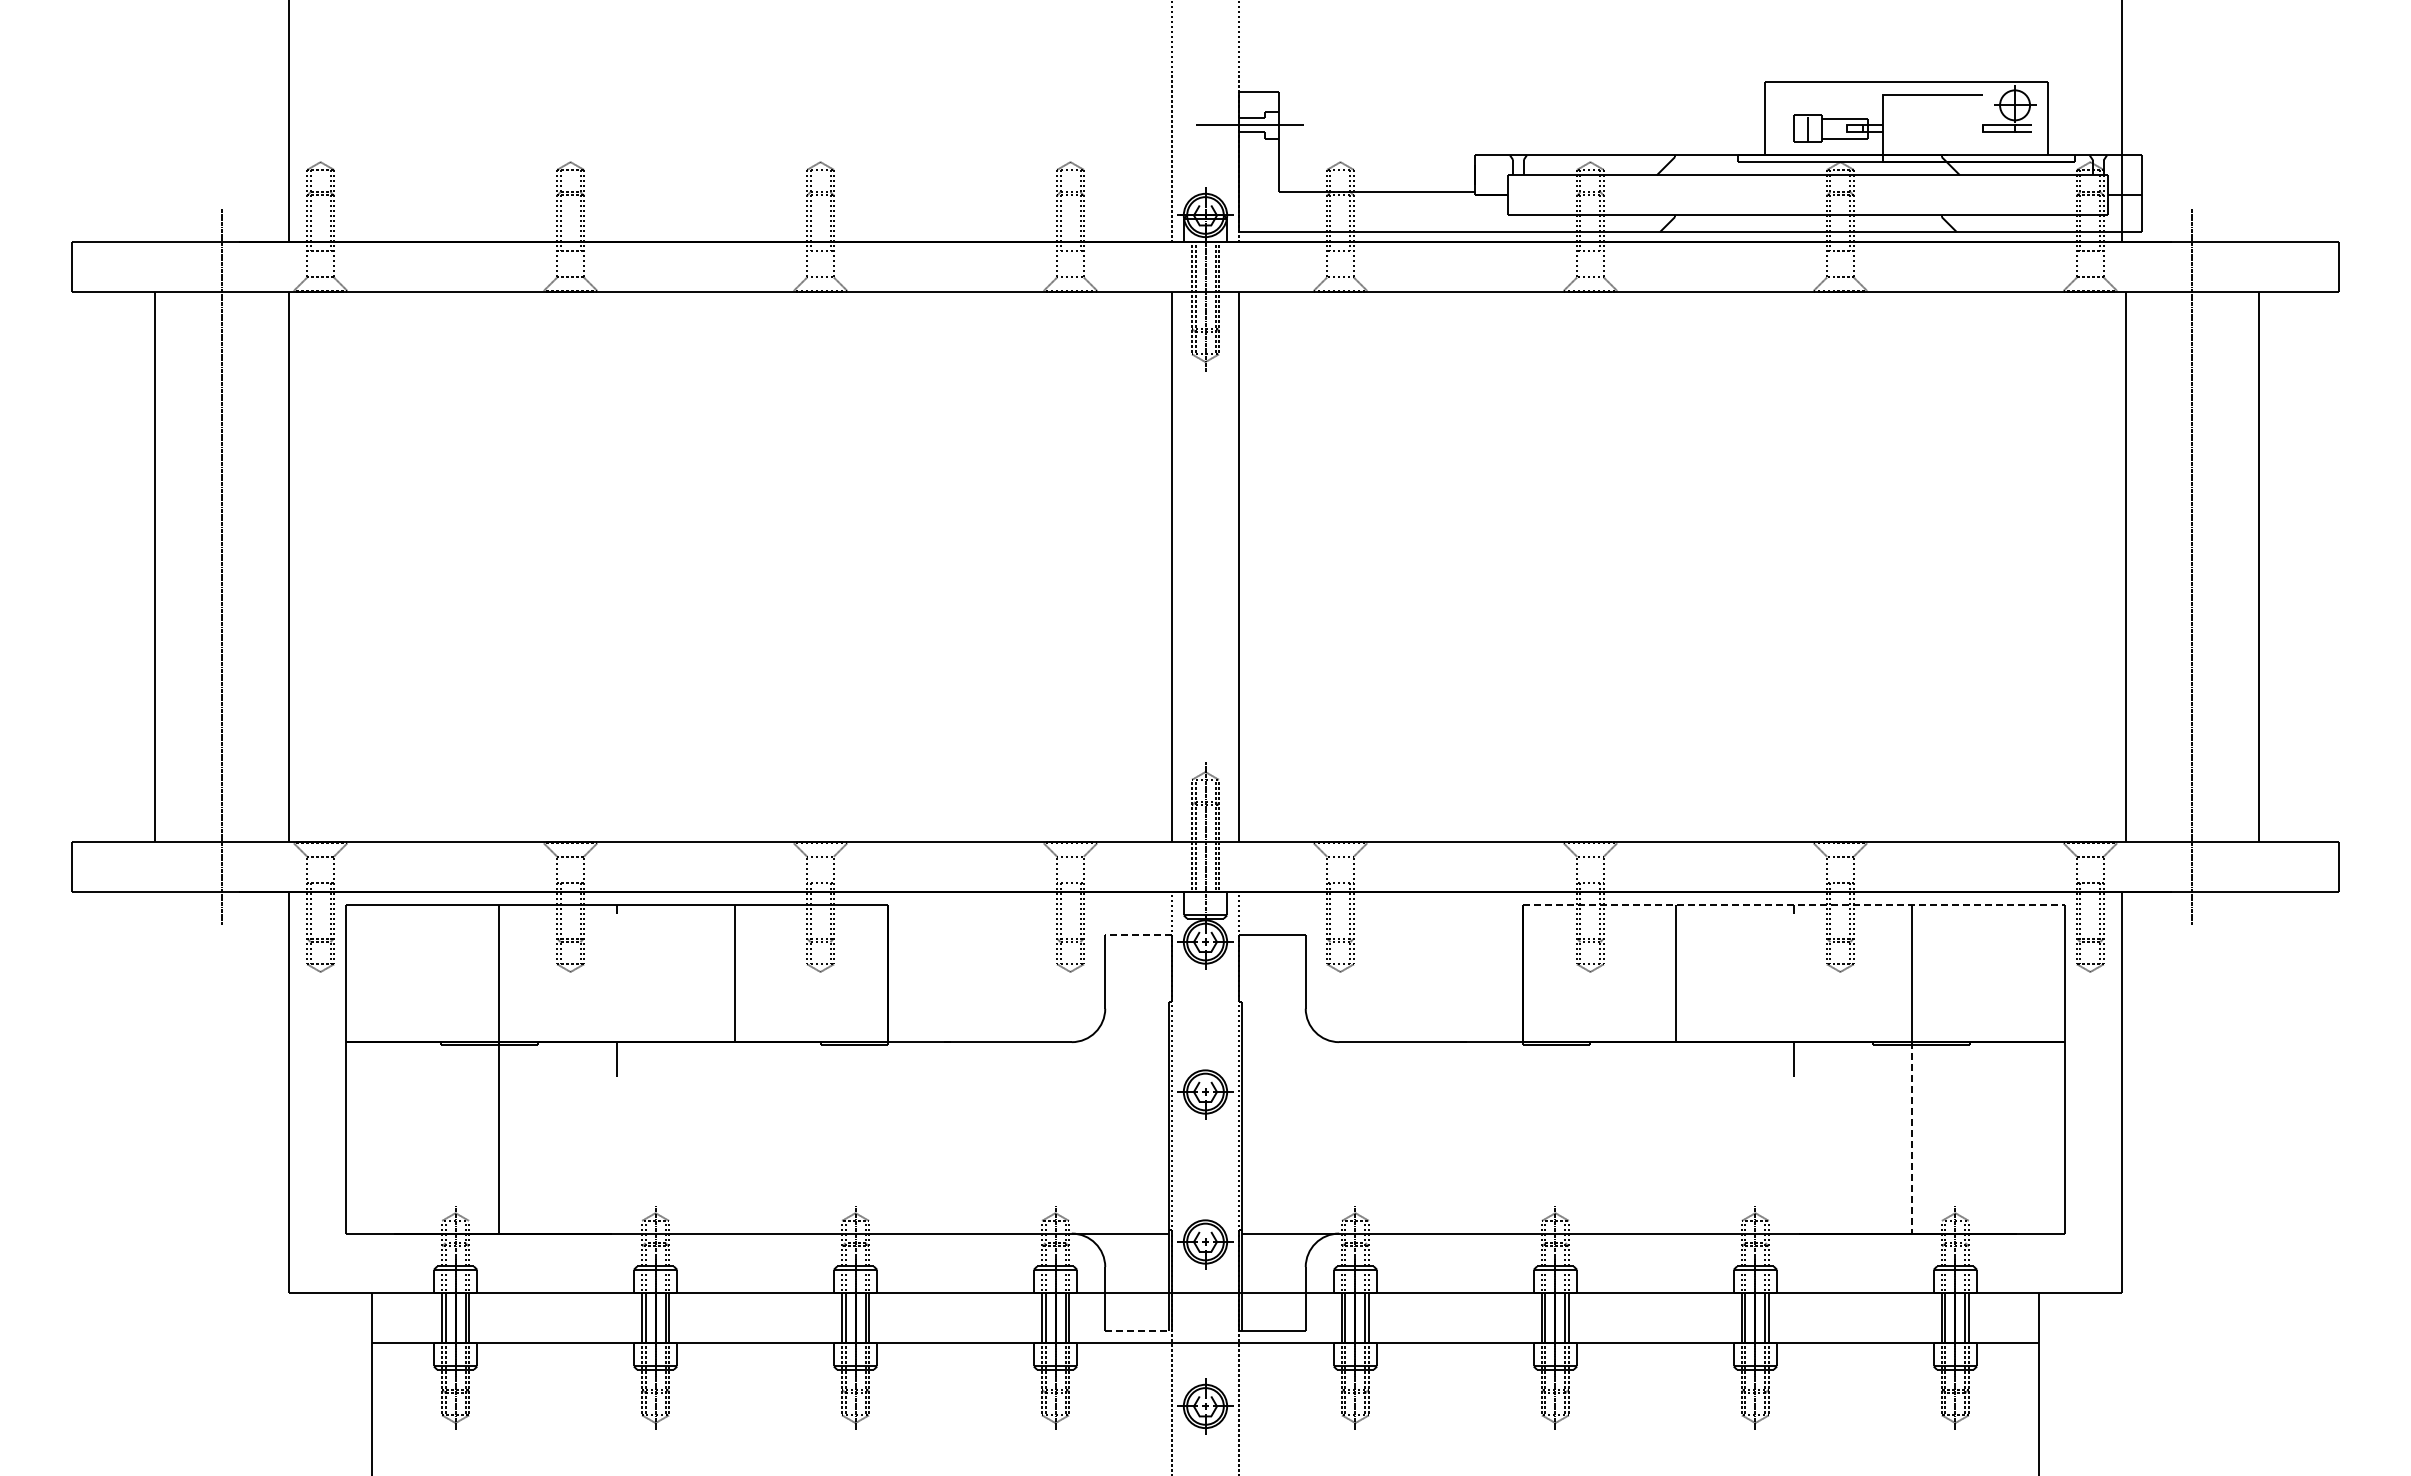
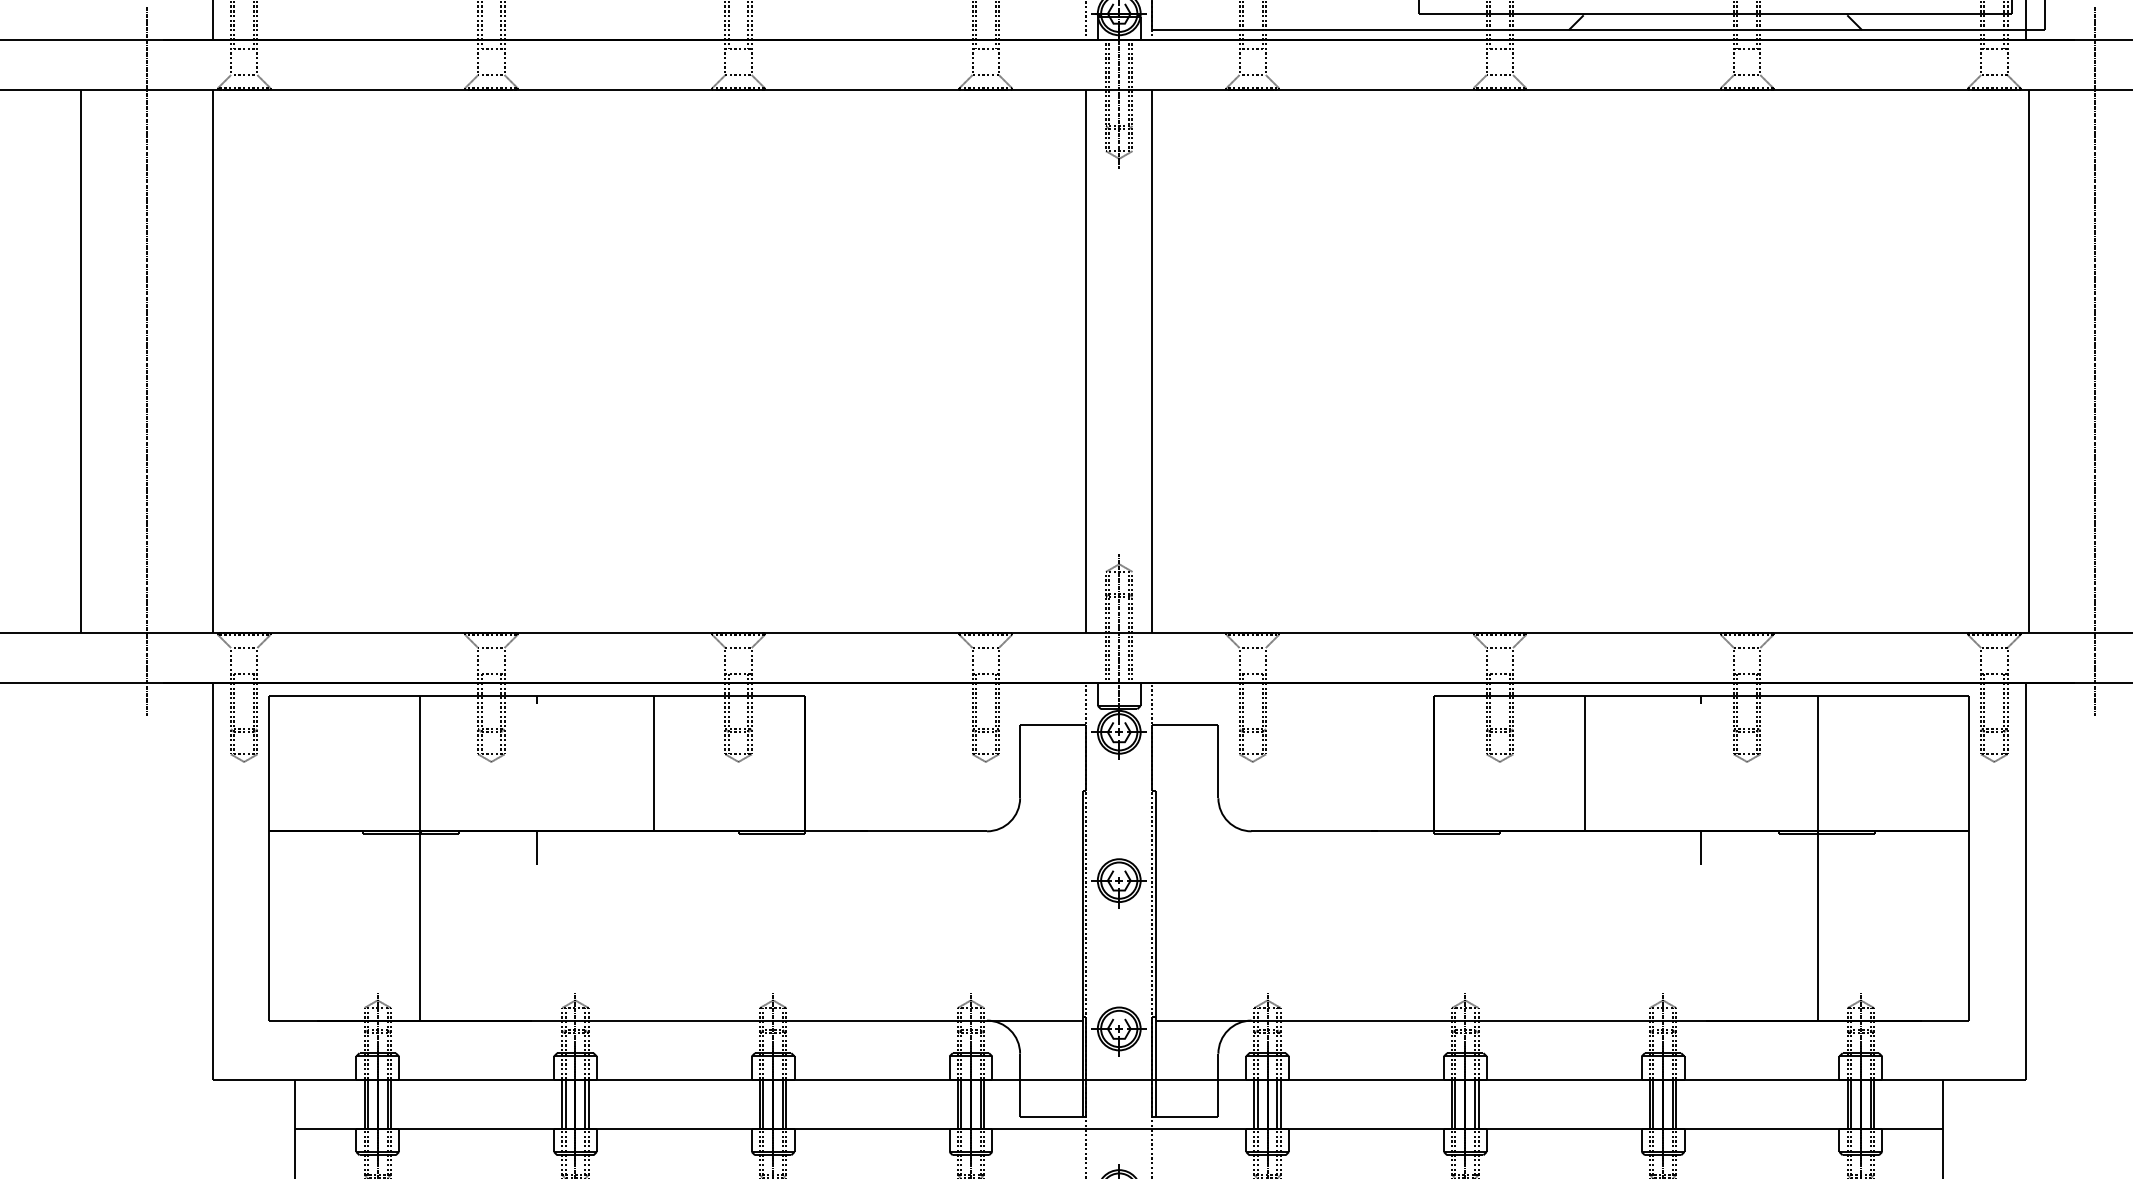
line: (1794, 905) -> (1701, 696), dashed -> solid
line: (1138, 934) -> (1053, 724), dashed -> solid
line: (1912, 1137) -> (1818, 925), dashed -> solid
line: (1139, 1330) -> (1054, 1116), dashed -> solid

